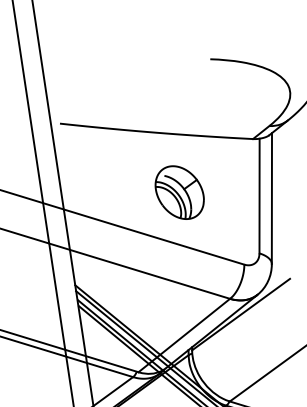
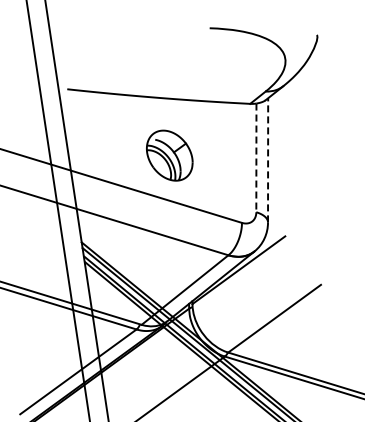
part: (179, 192) -> (169, 155), moved
line: (259, 196) -> (256, 158), solid -> dashed
line: (272, 197) -> (268, 159), solid -> dashed

